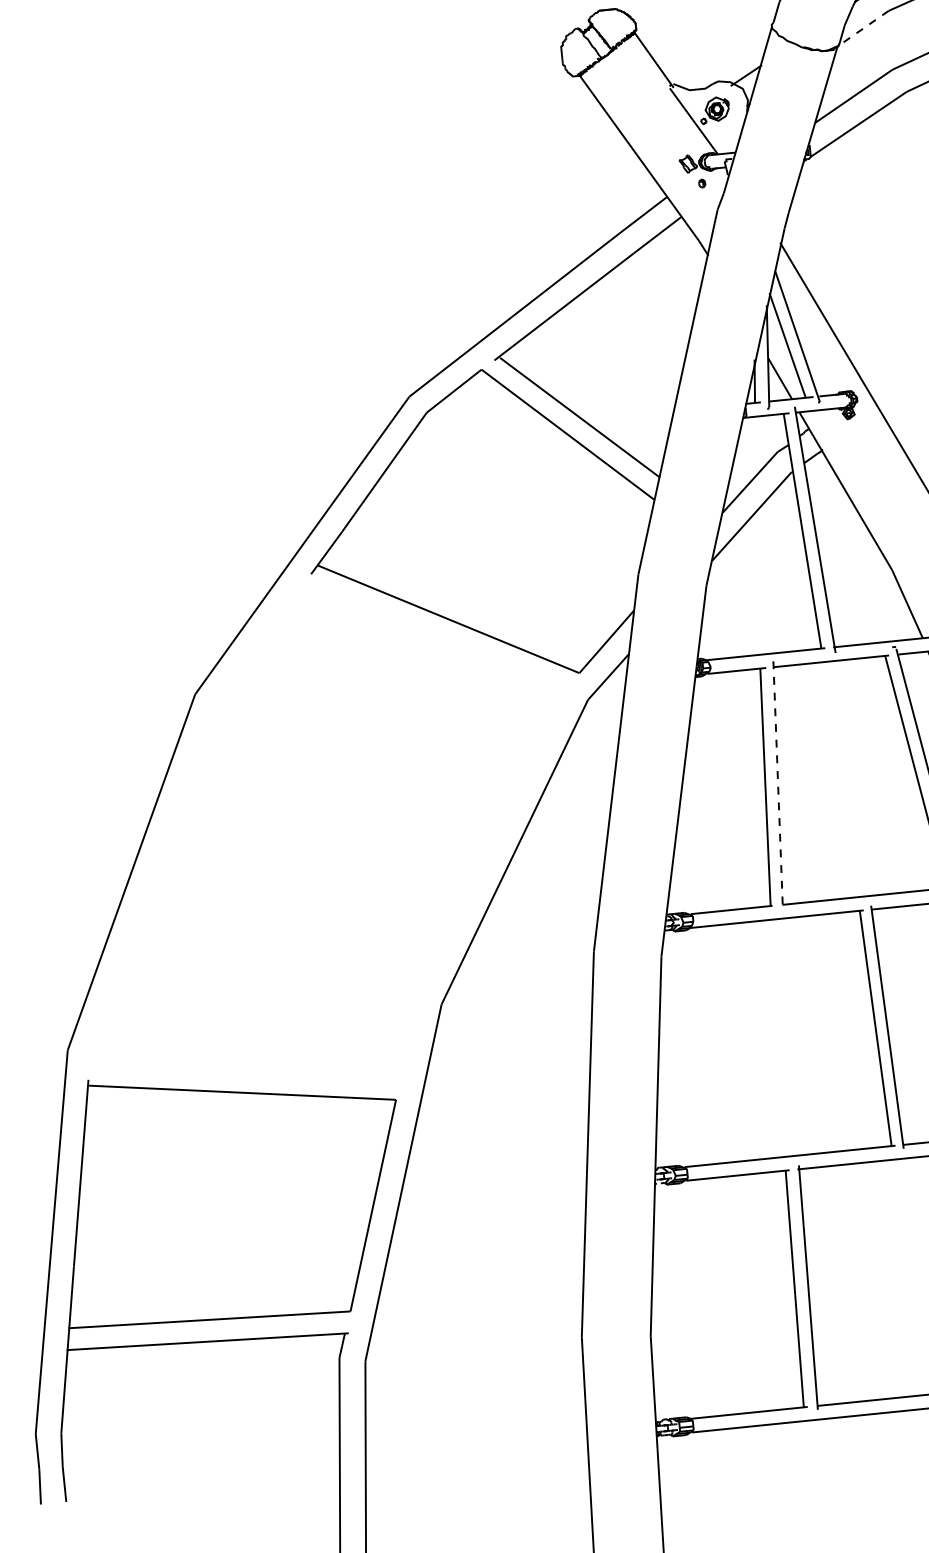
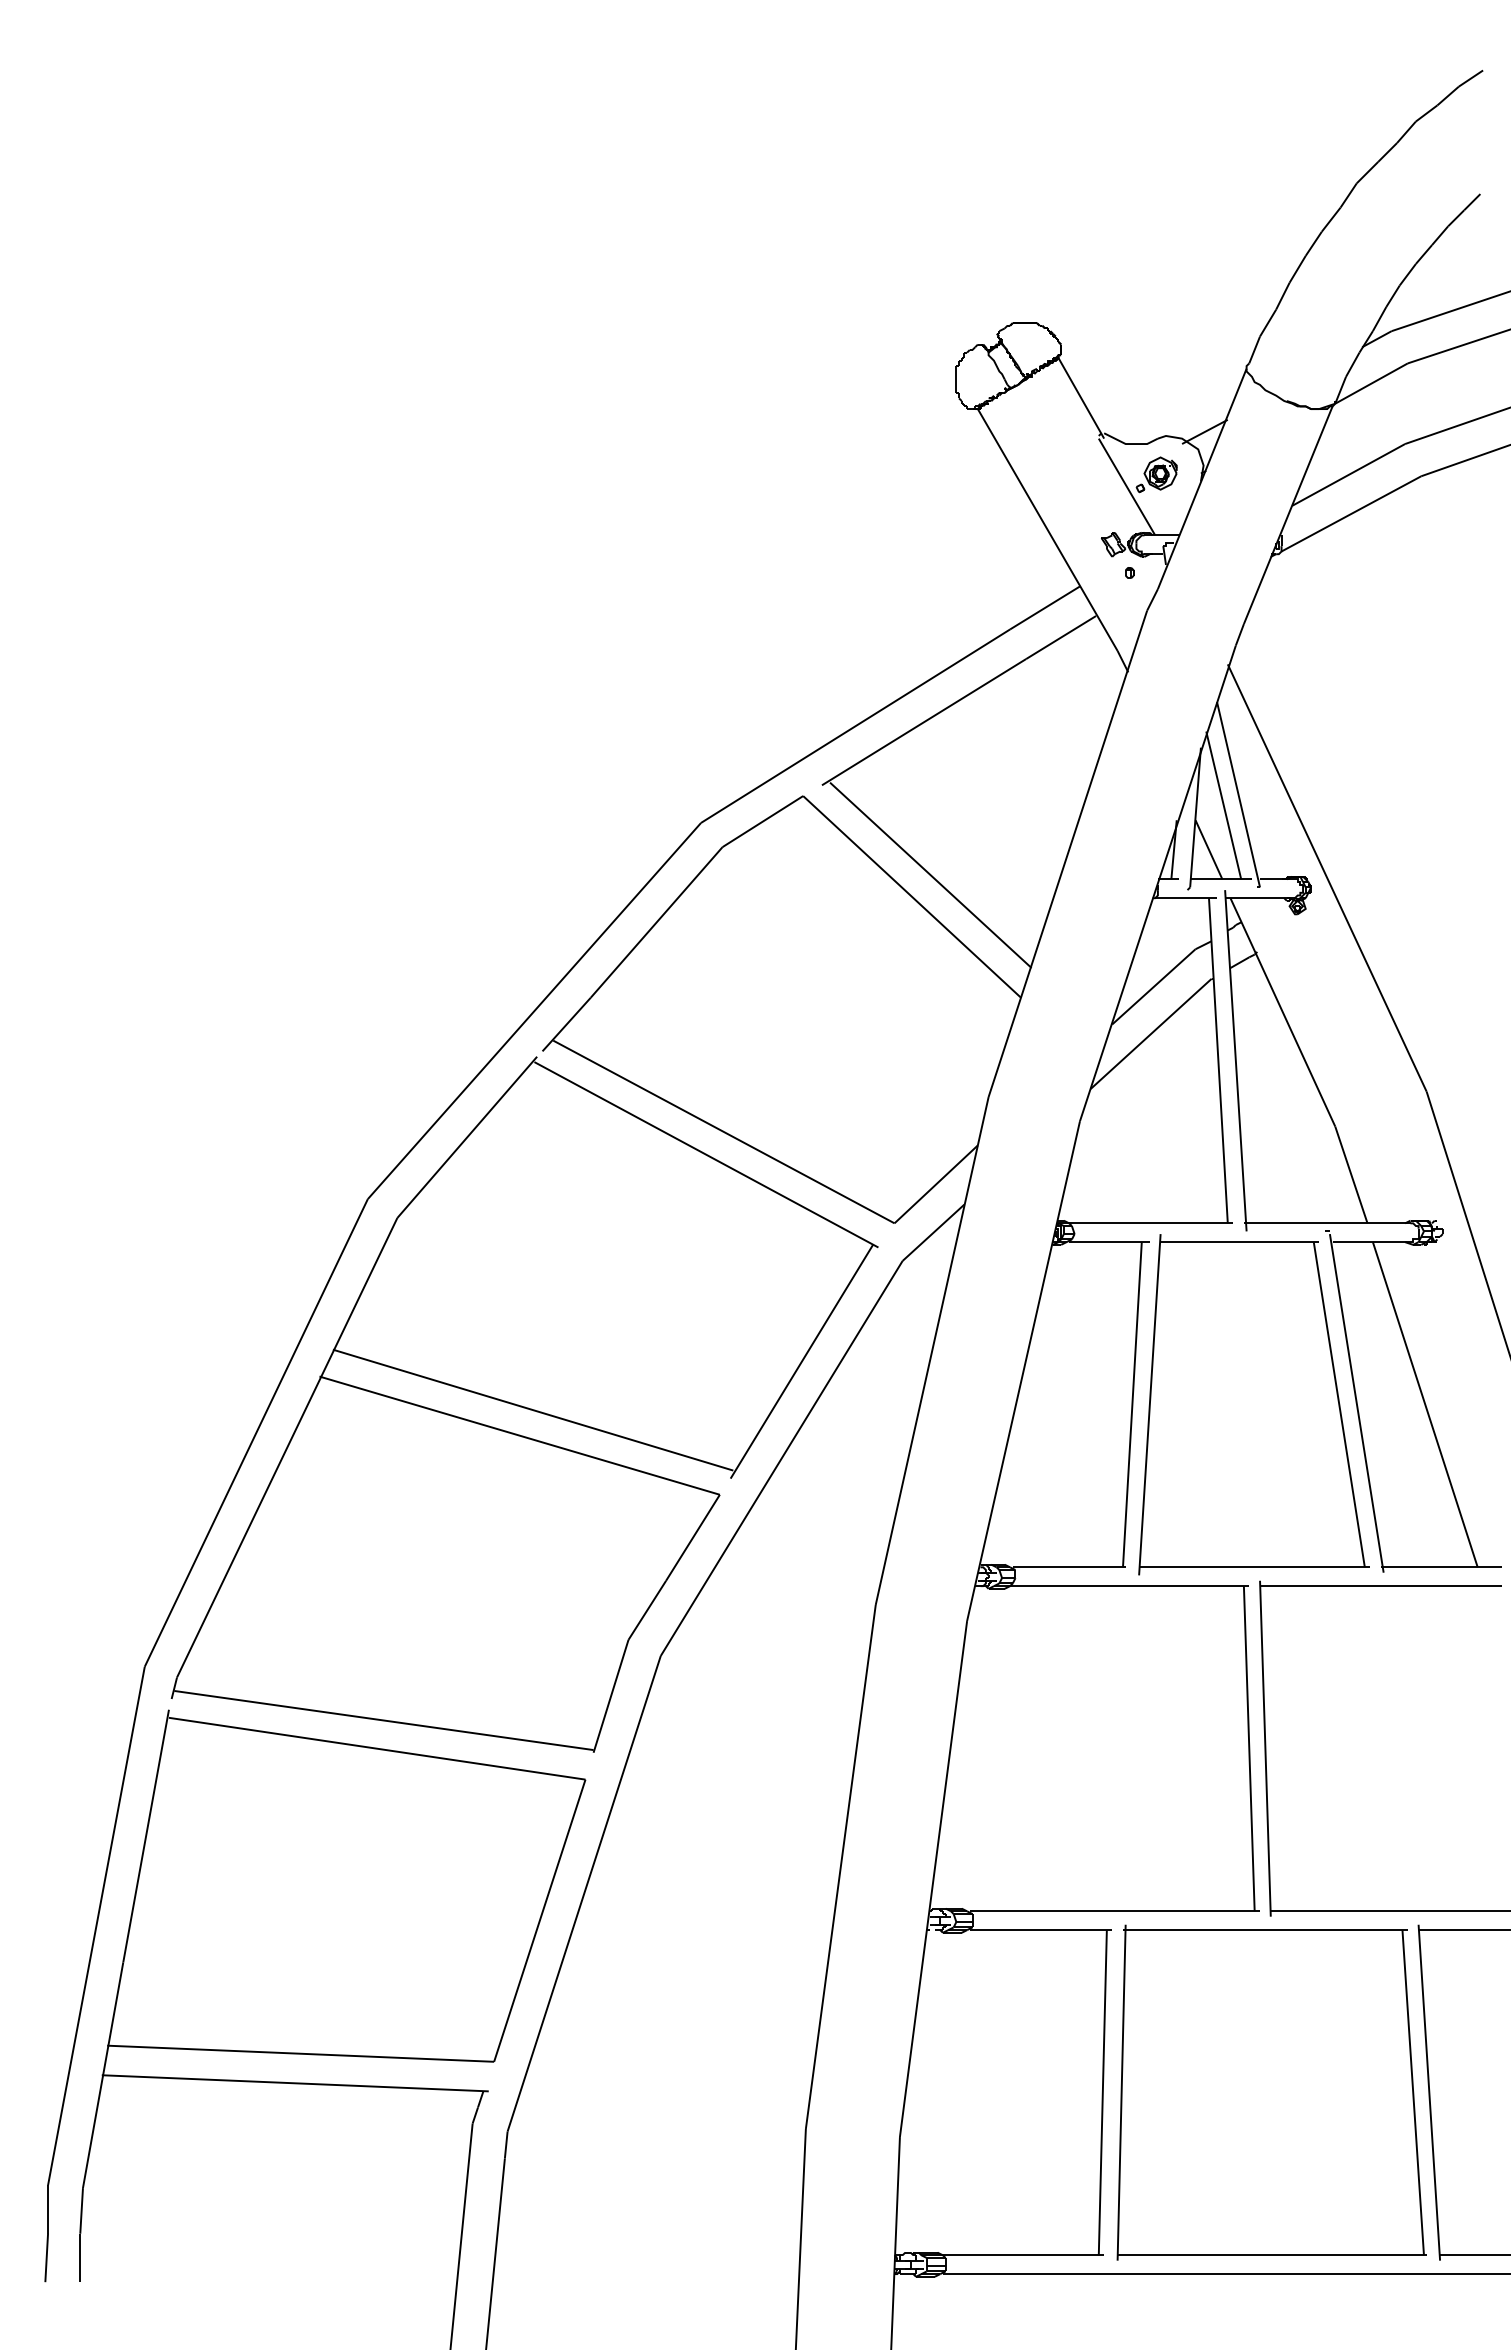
line: (863, 28) -> (1371, 383), dashed -> solid
line: (777, 785) -> (1149, 1404), dashed -> solid
part: (324, 831) -> (524, 1404), added

